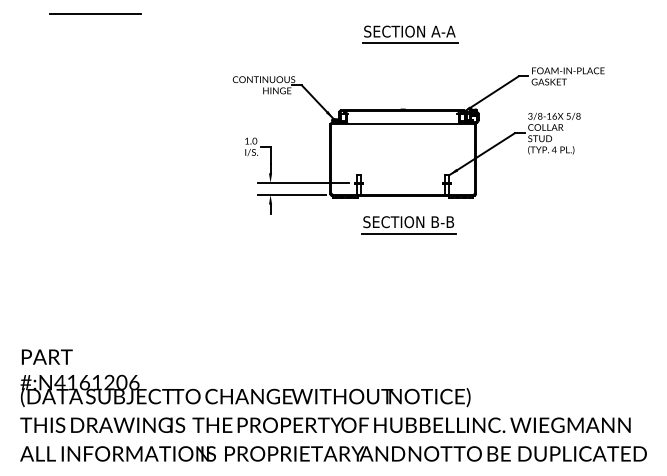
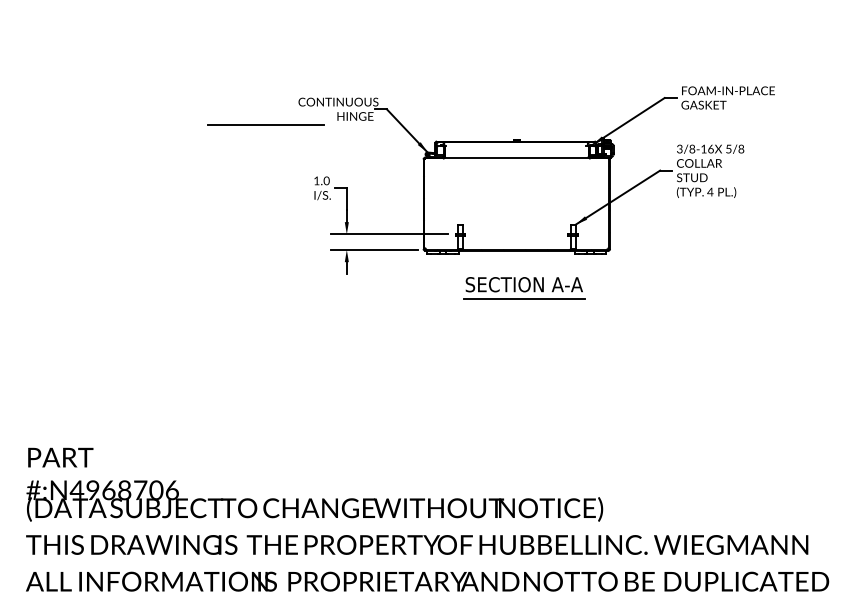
line: (95, 13) -> (266, 123), moved
part: (410, 34) -> (526, 44), removed
text: (442, 221) -> (567, 283), SECTION B-B -> SECTION A-A
text: (90, 382) -> (116, 490), #:N4161206 -> #:N4968706

